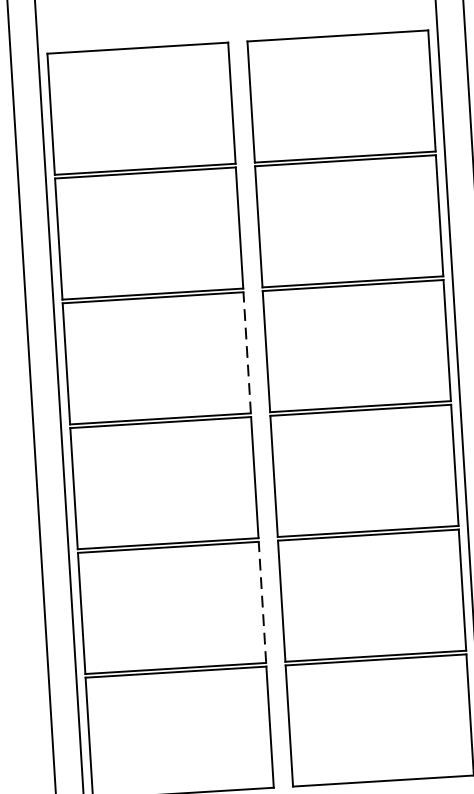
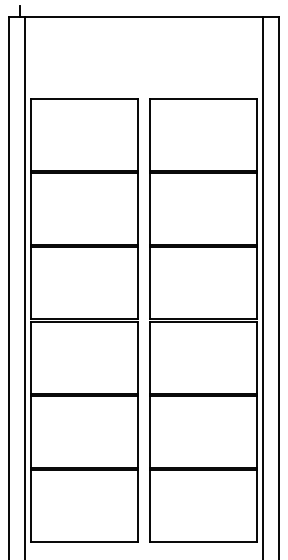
line: (247, 351) -> (138, 282), dashed -> solid
line: (262, 601) -> (138, 431), dashed -> solid

